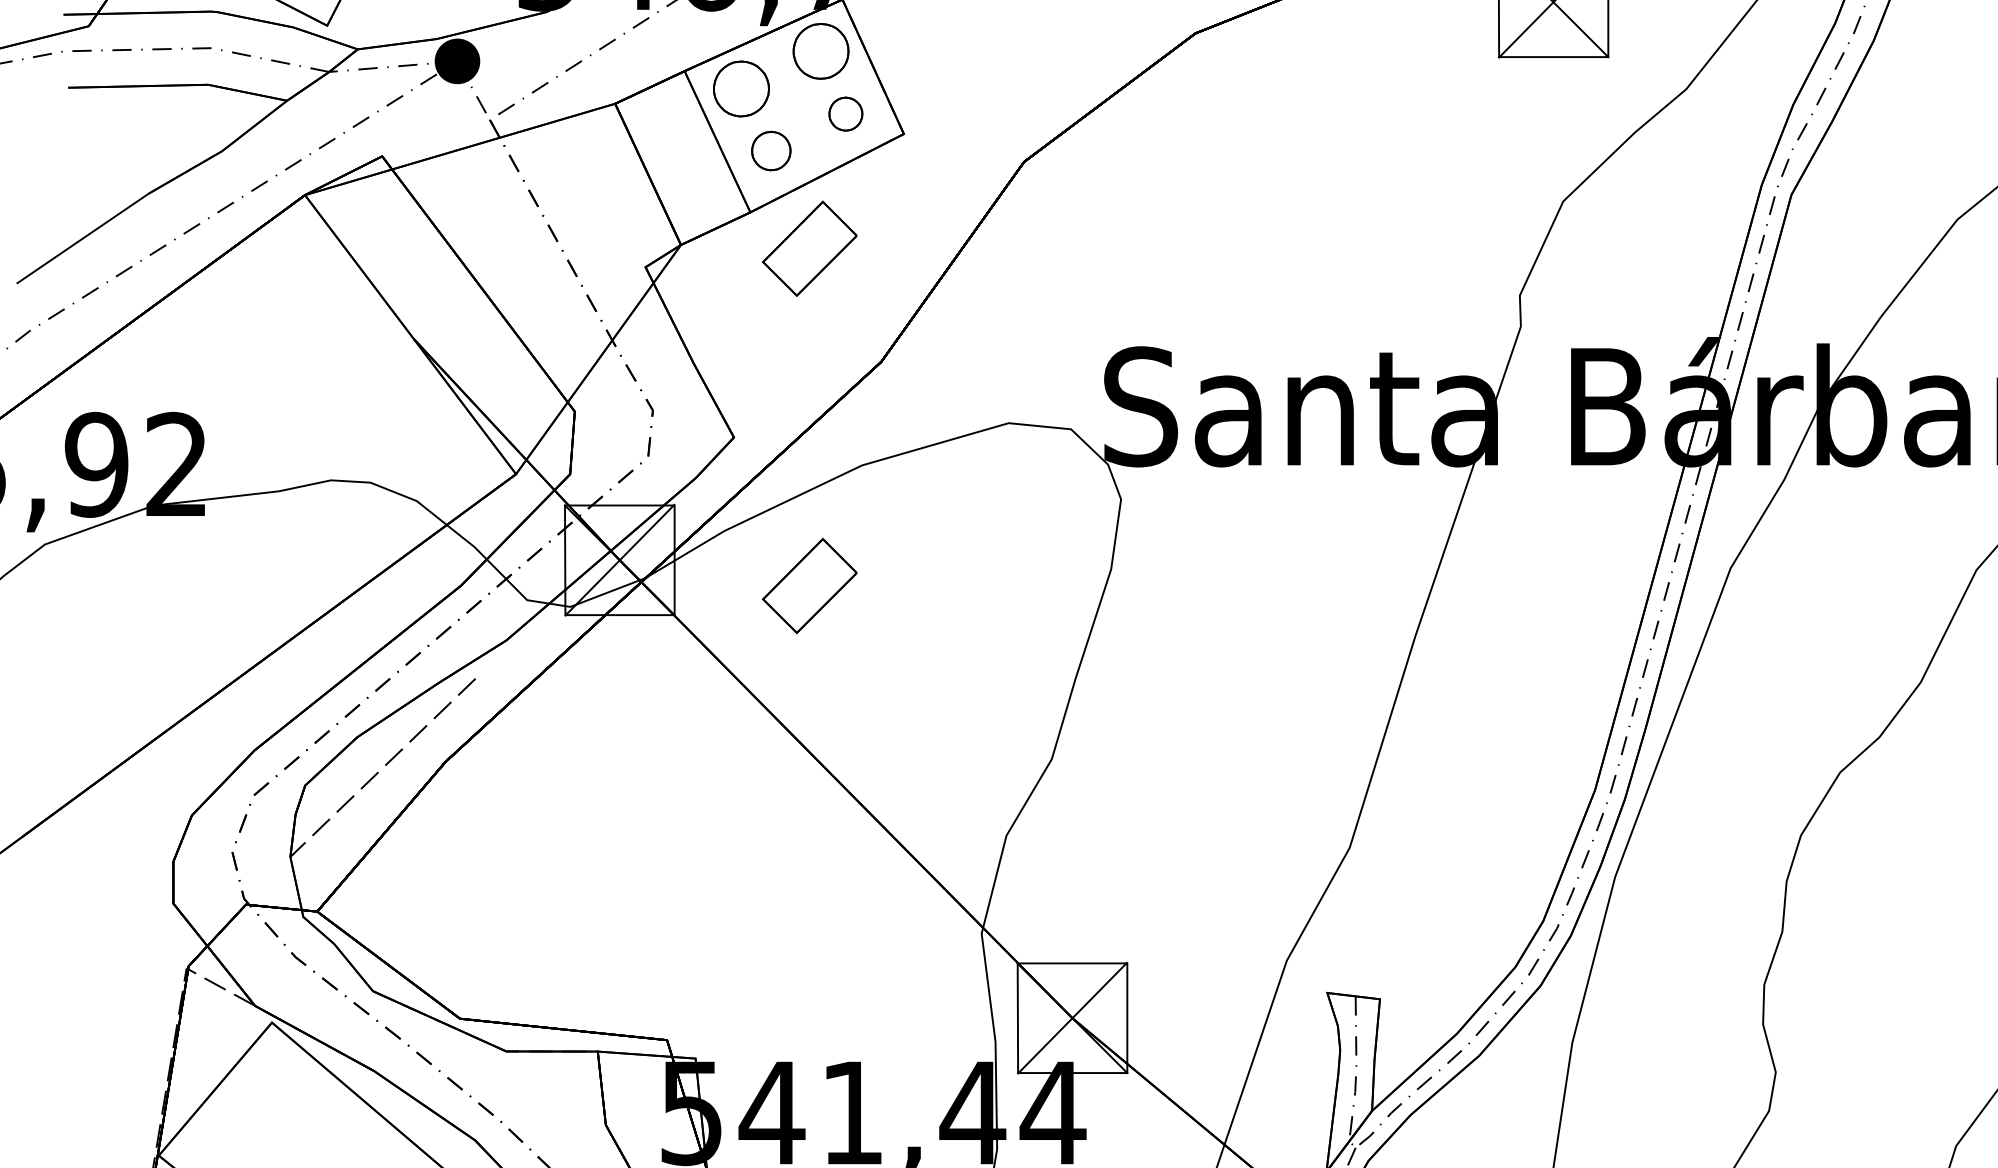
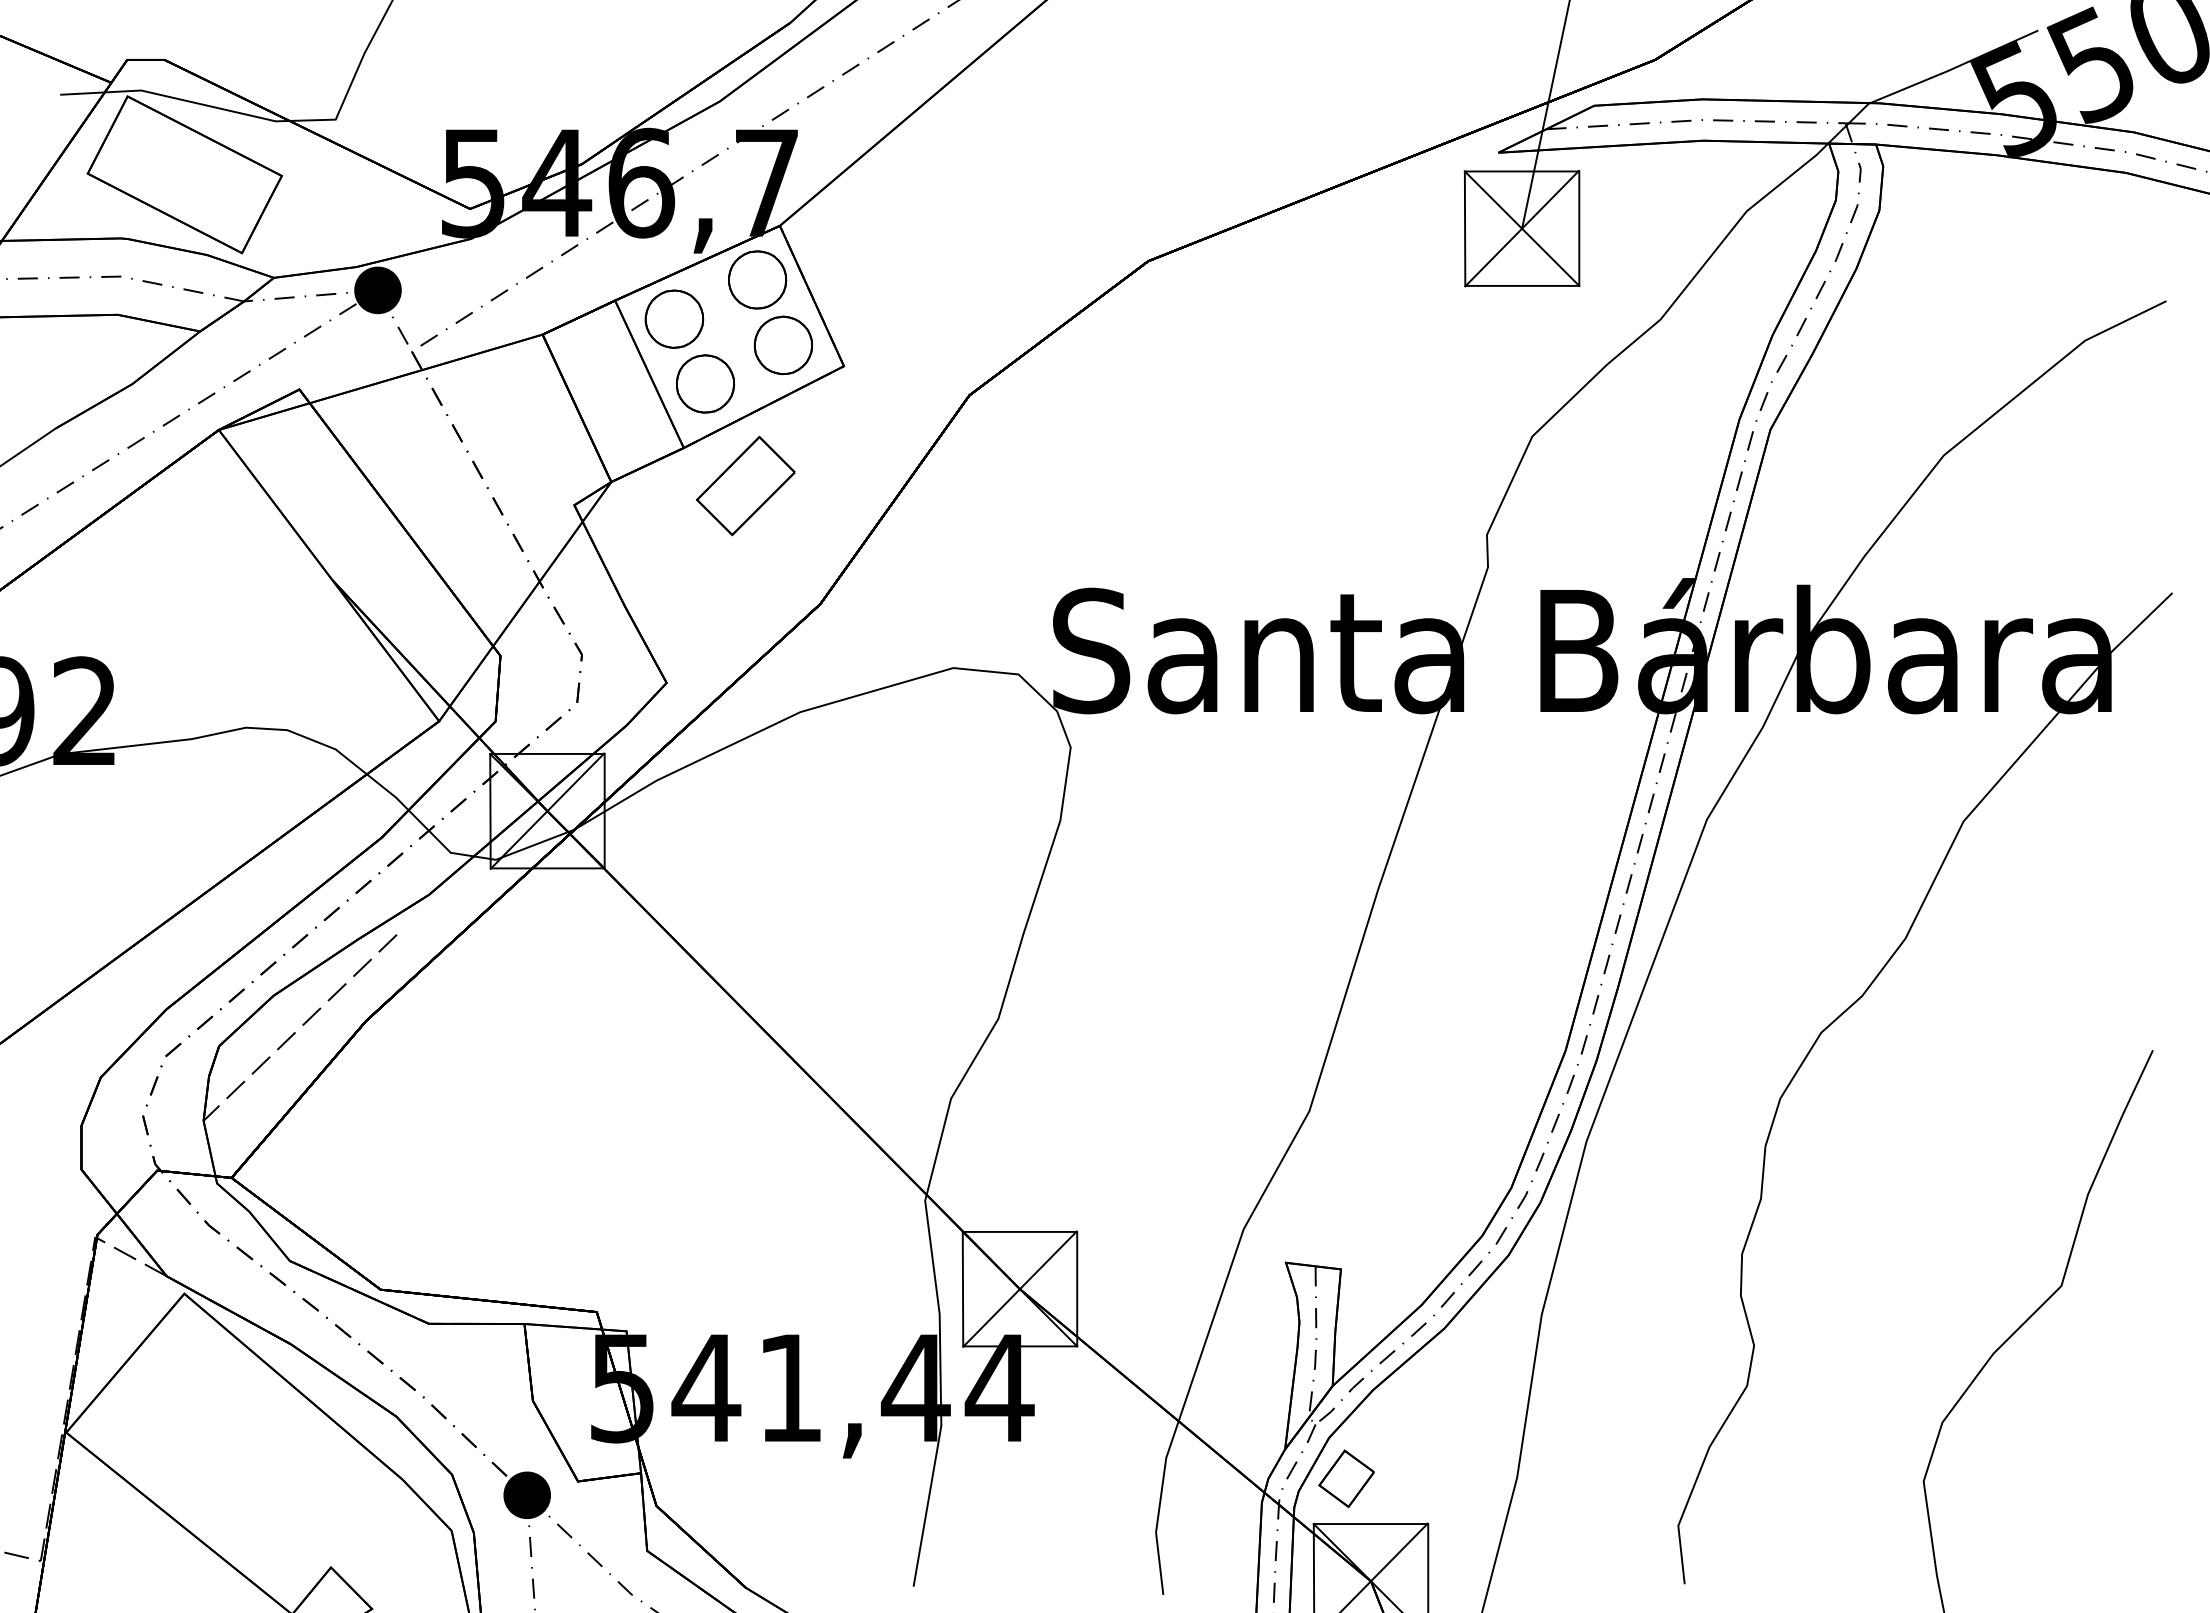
part: (845, 114) -> (783, 345), size x1.67
part: (771, 150) -> (705, 383), size x1.43
part: (809, 585) -> (745, 837), removed

